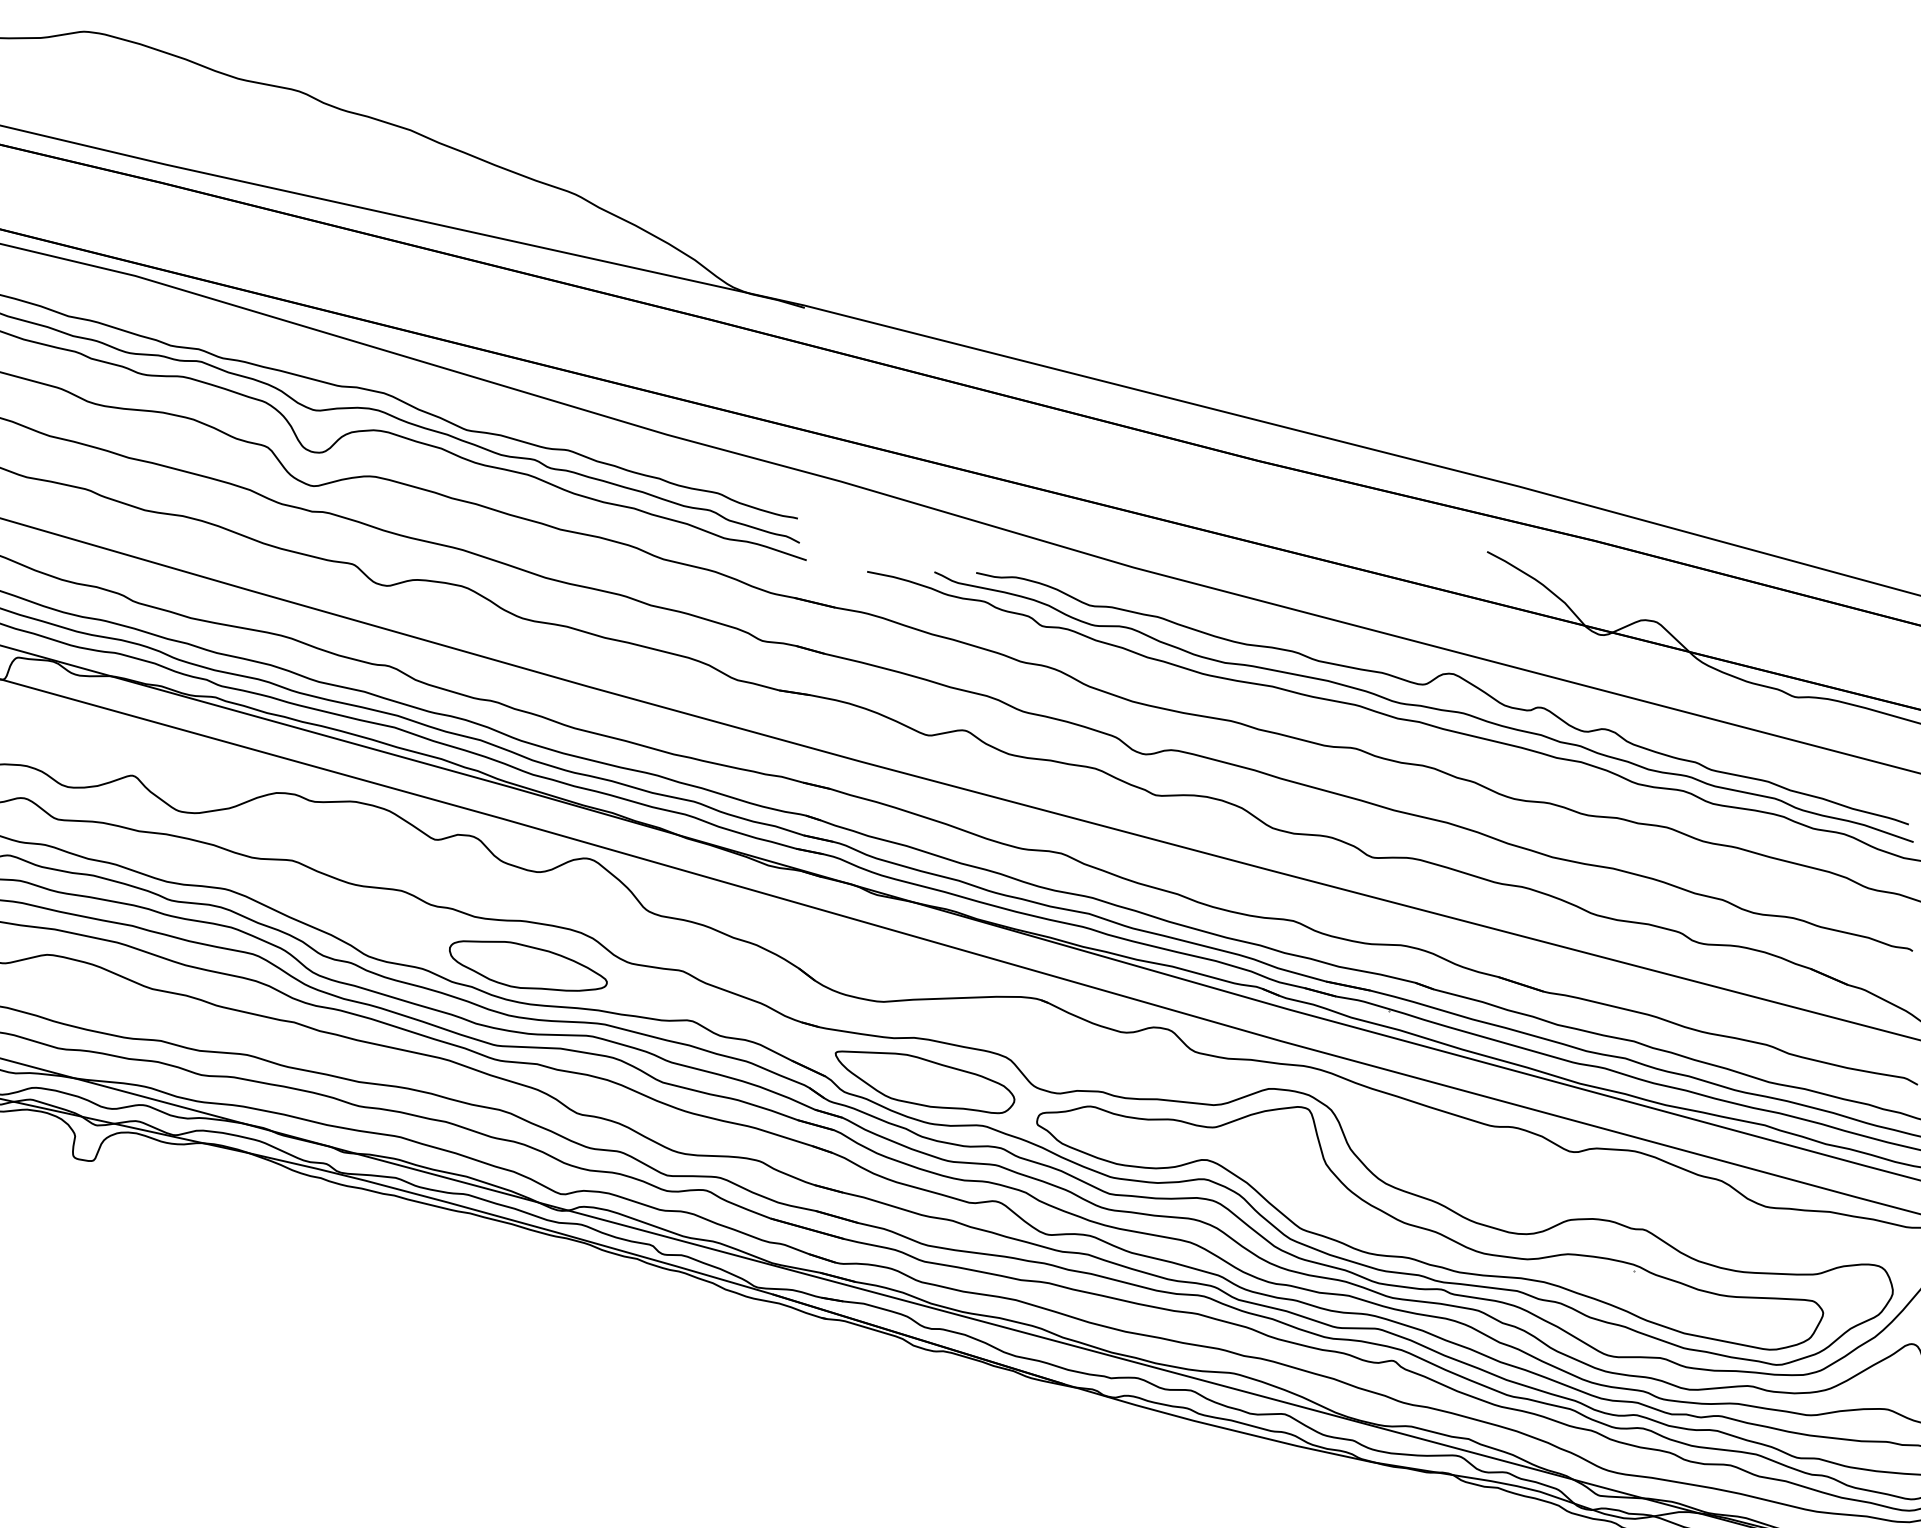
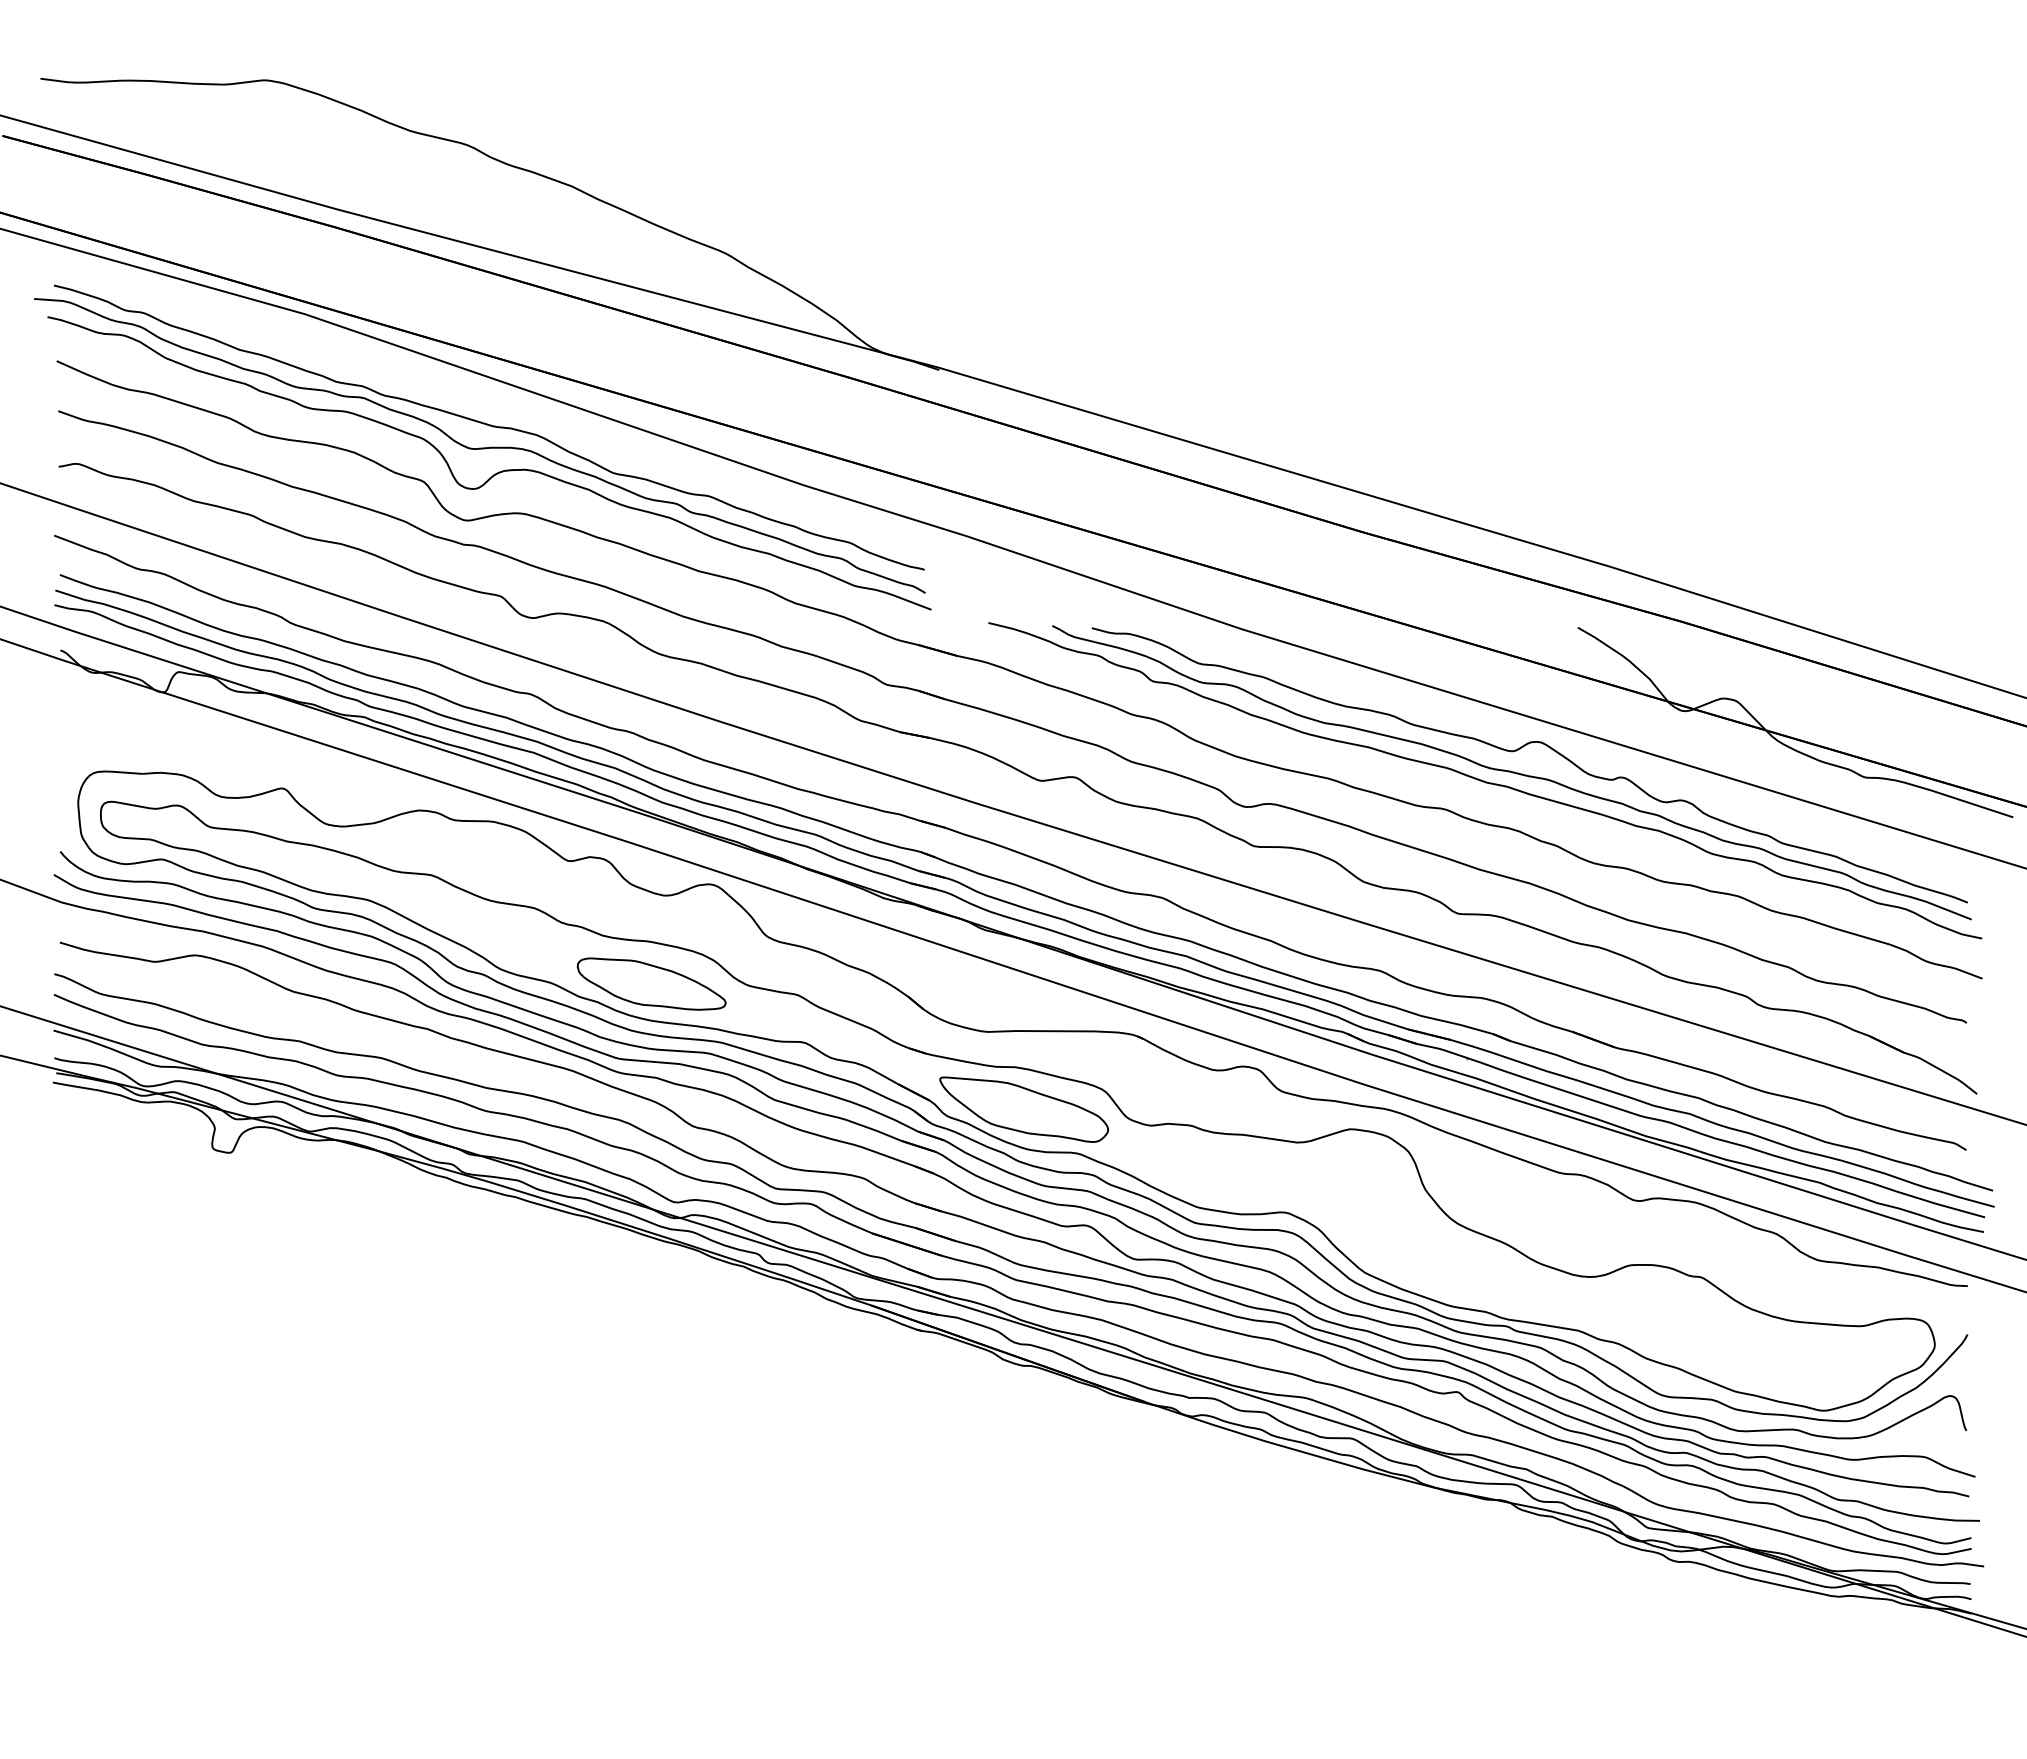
part: (1429, 1228) -> (1497, 1267), removed

